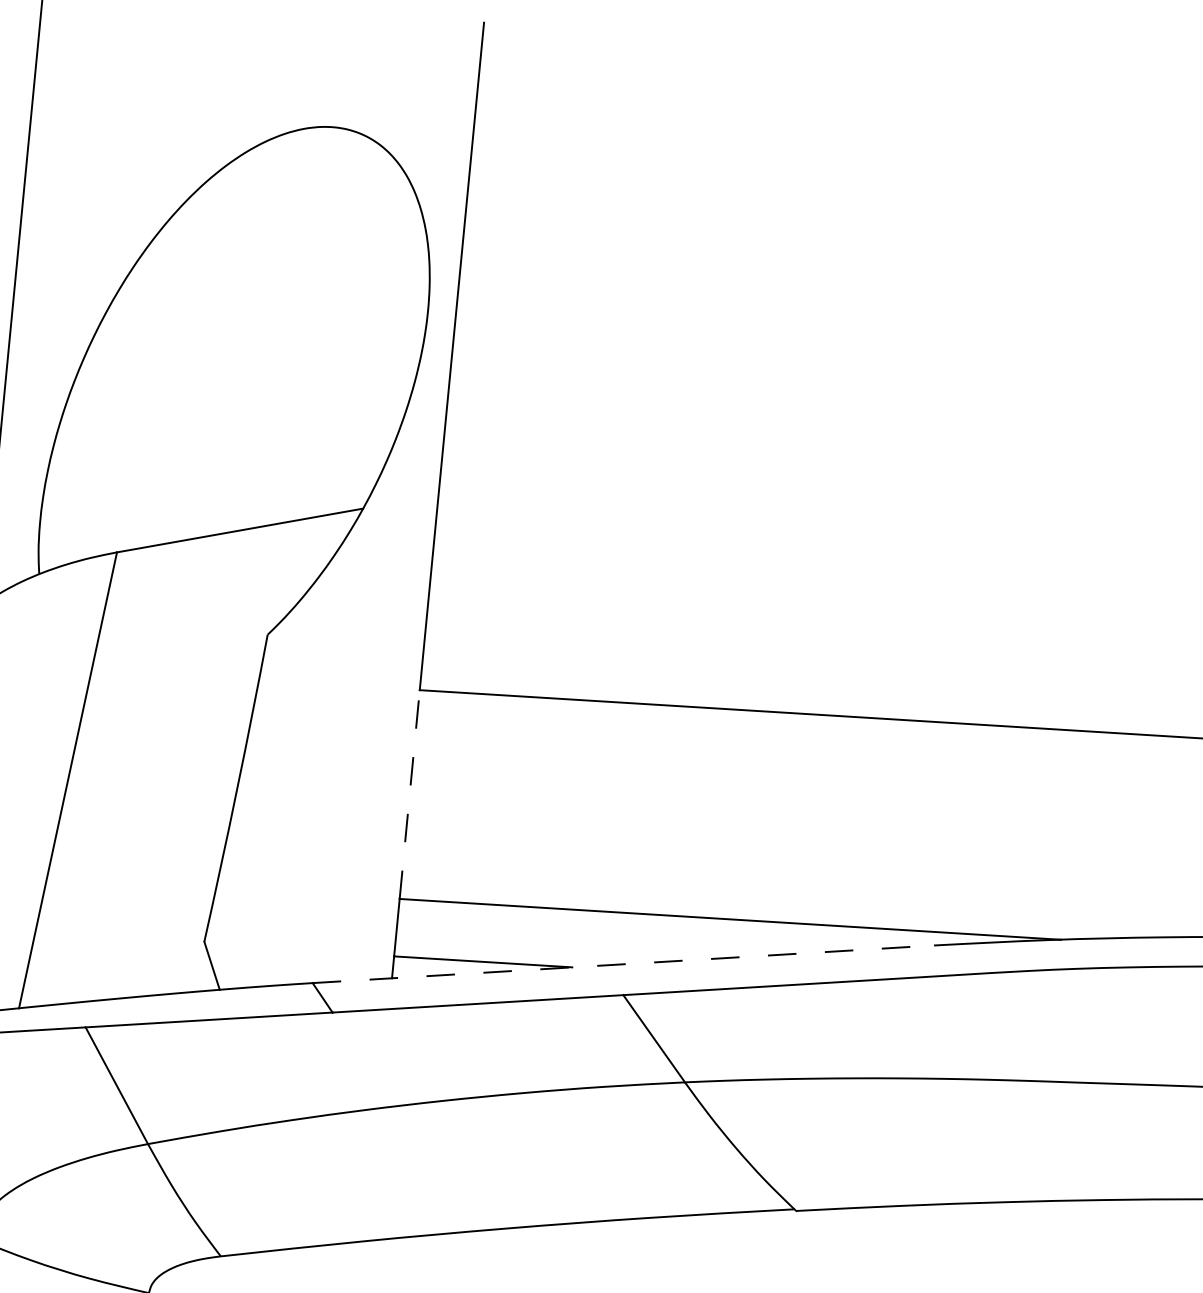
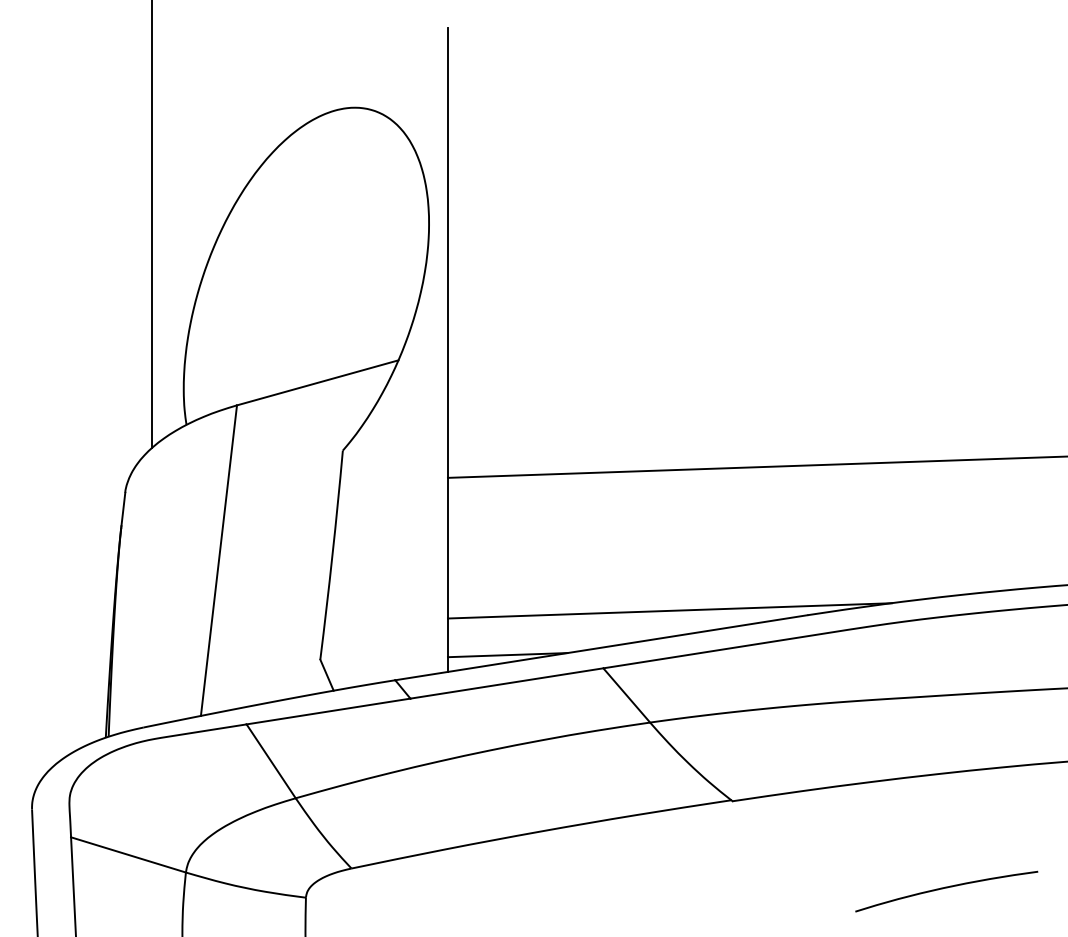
line: (409, 793) -> (447, 547), dashed -> solid
line: (623, 963) -> (601, 647), dashed -> solid

